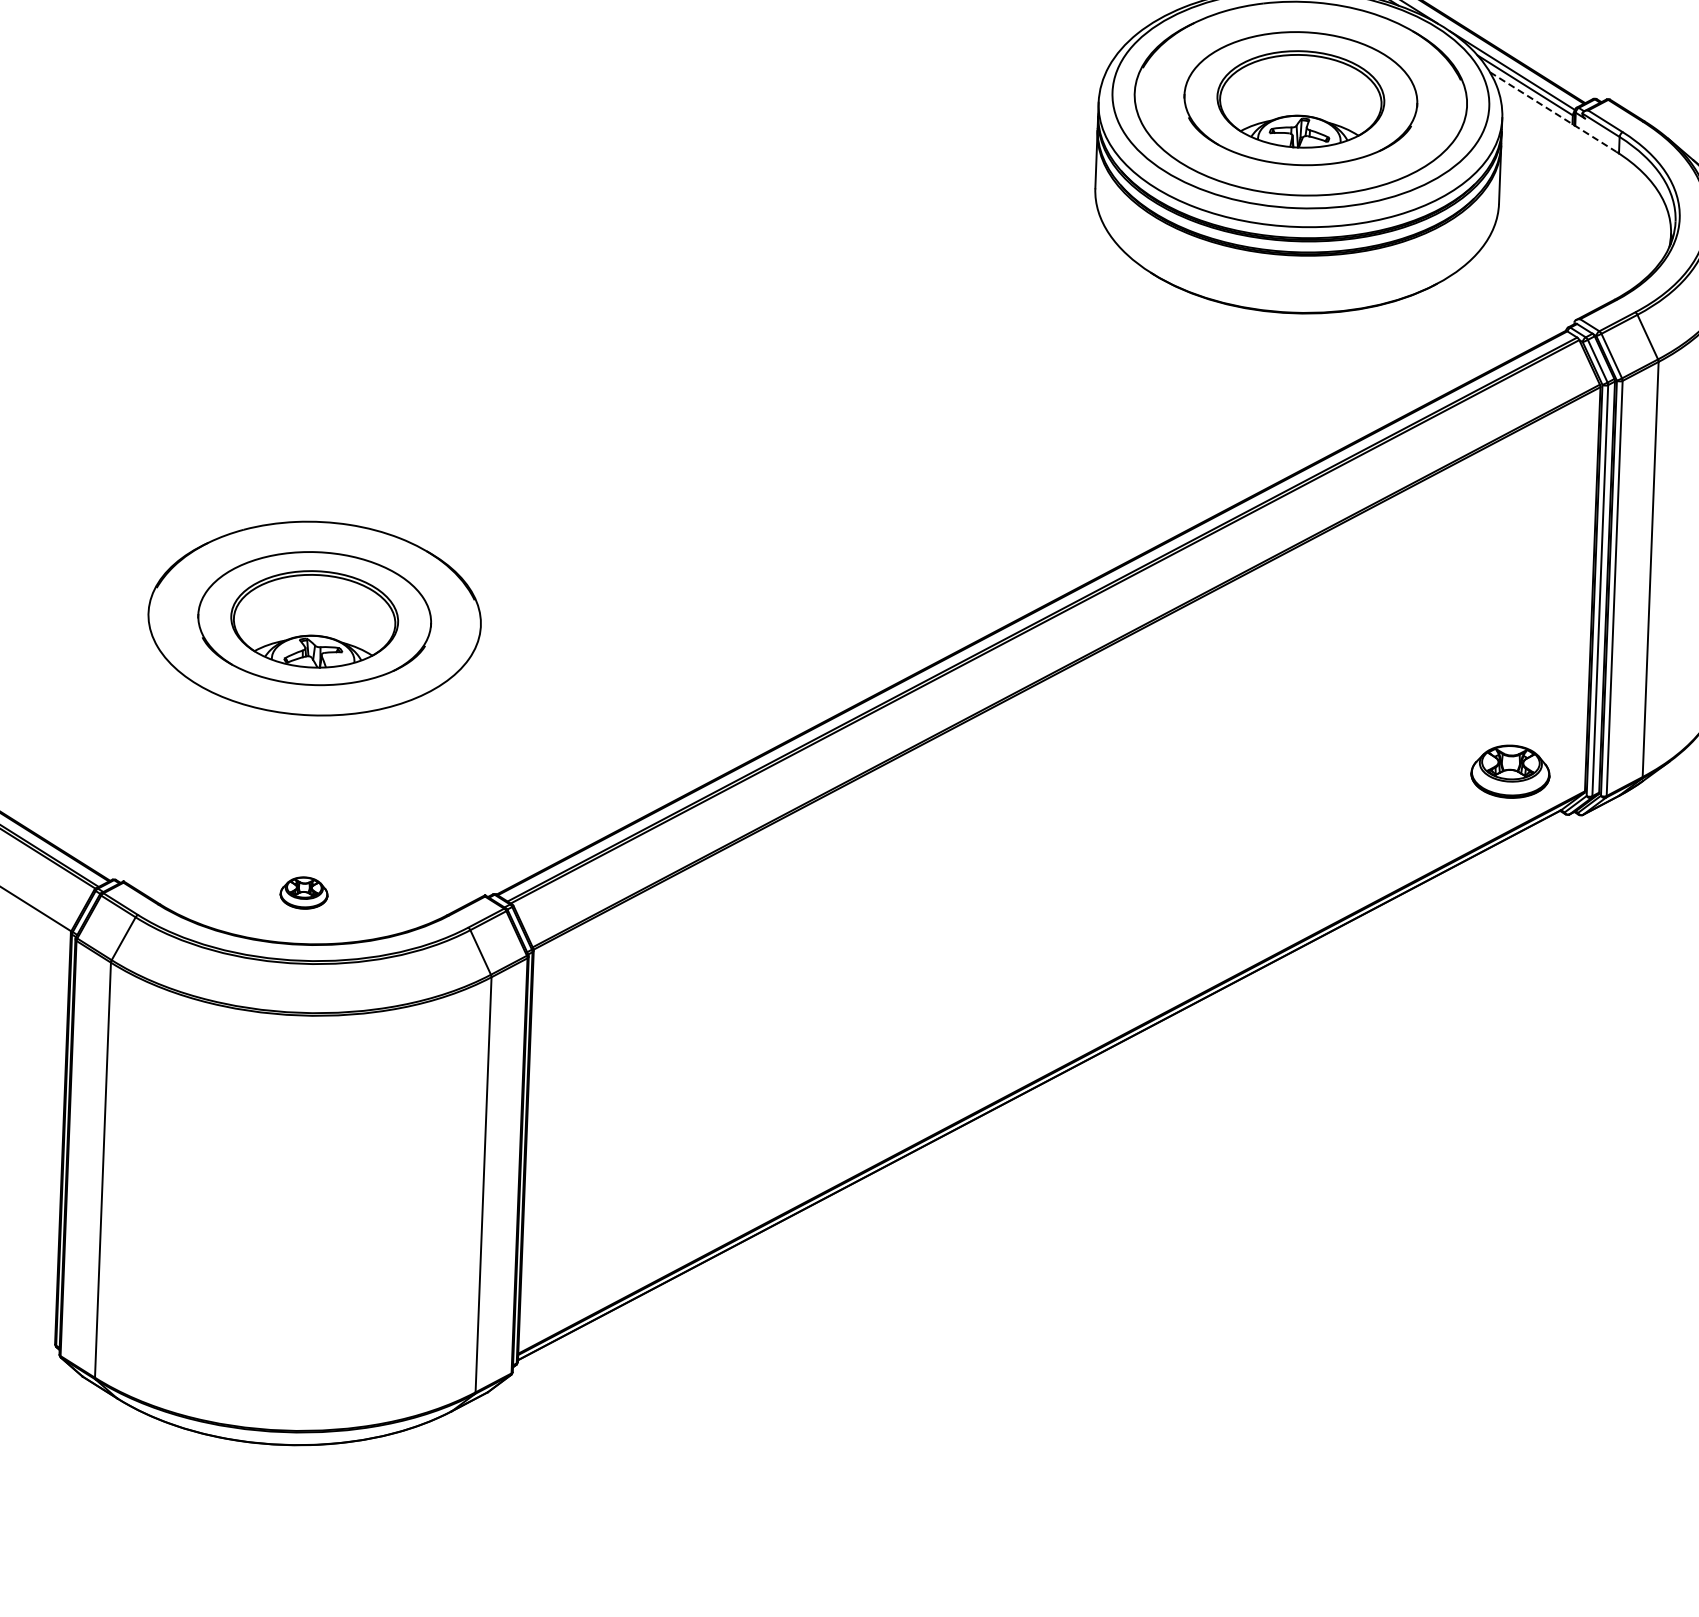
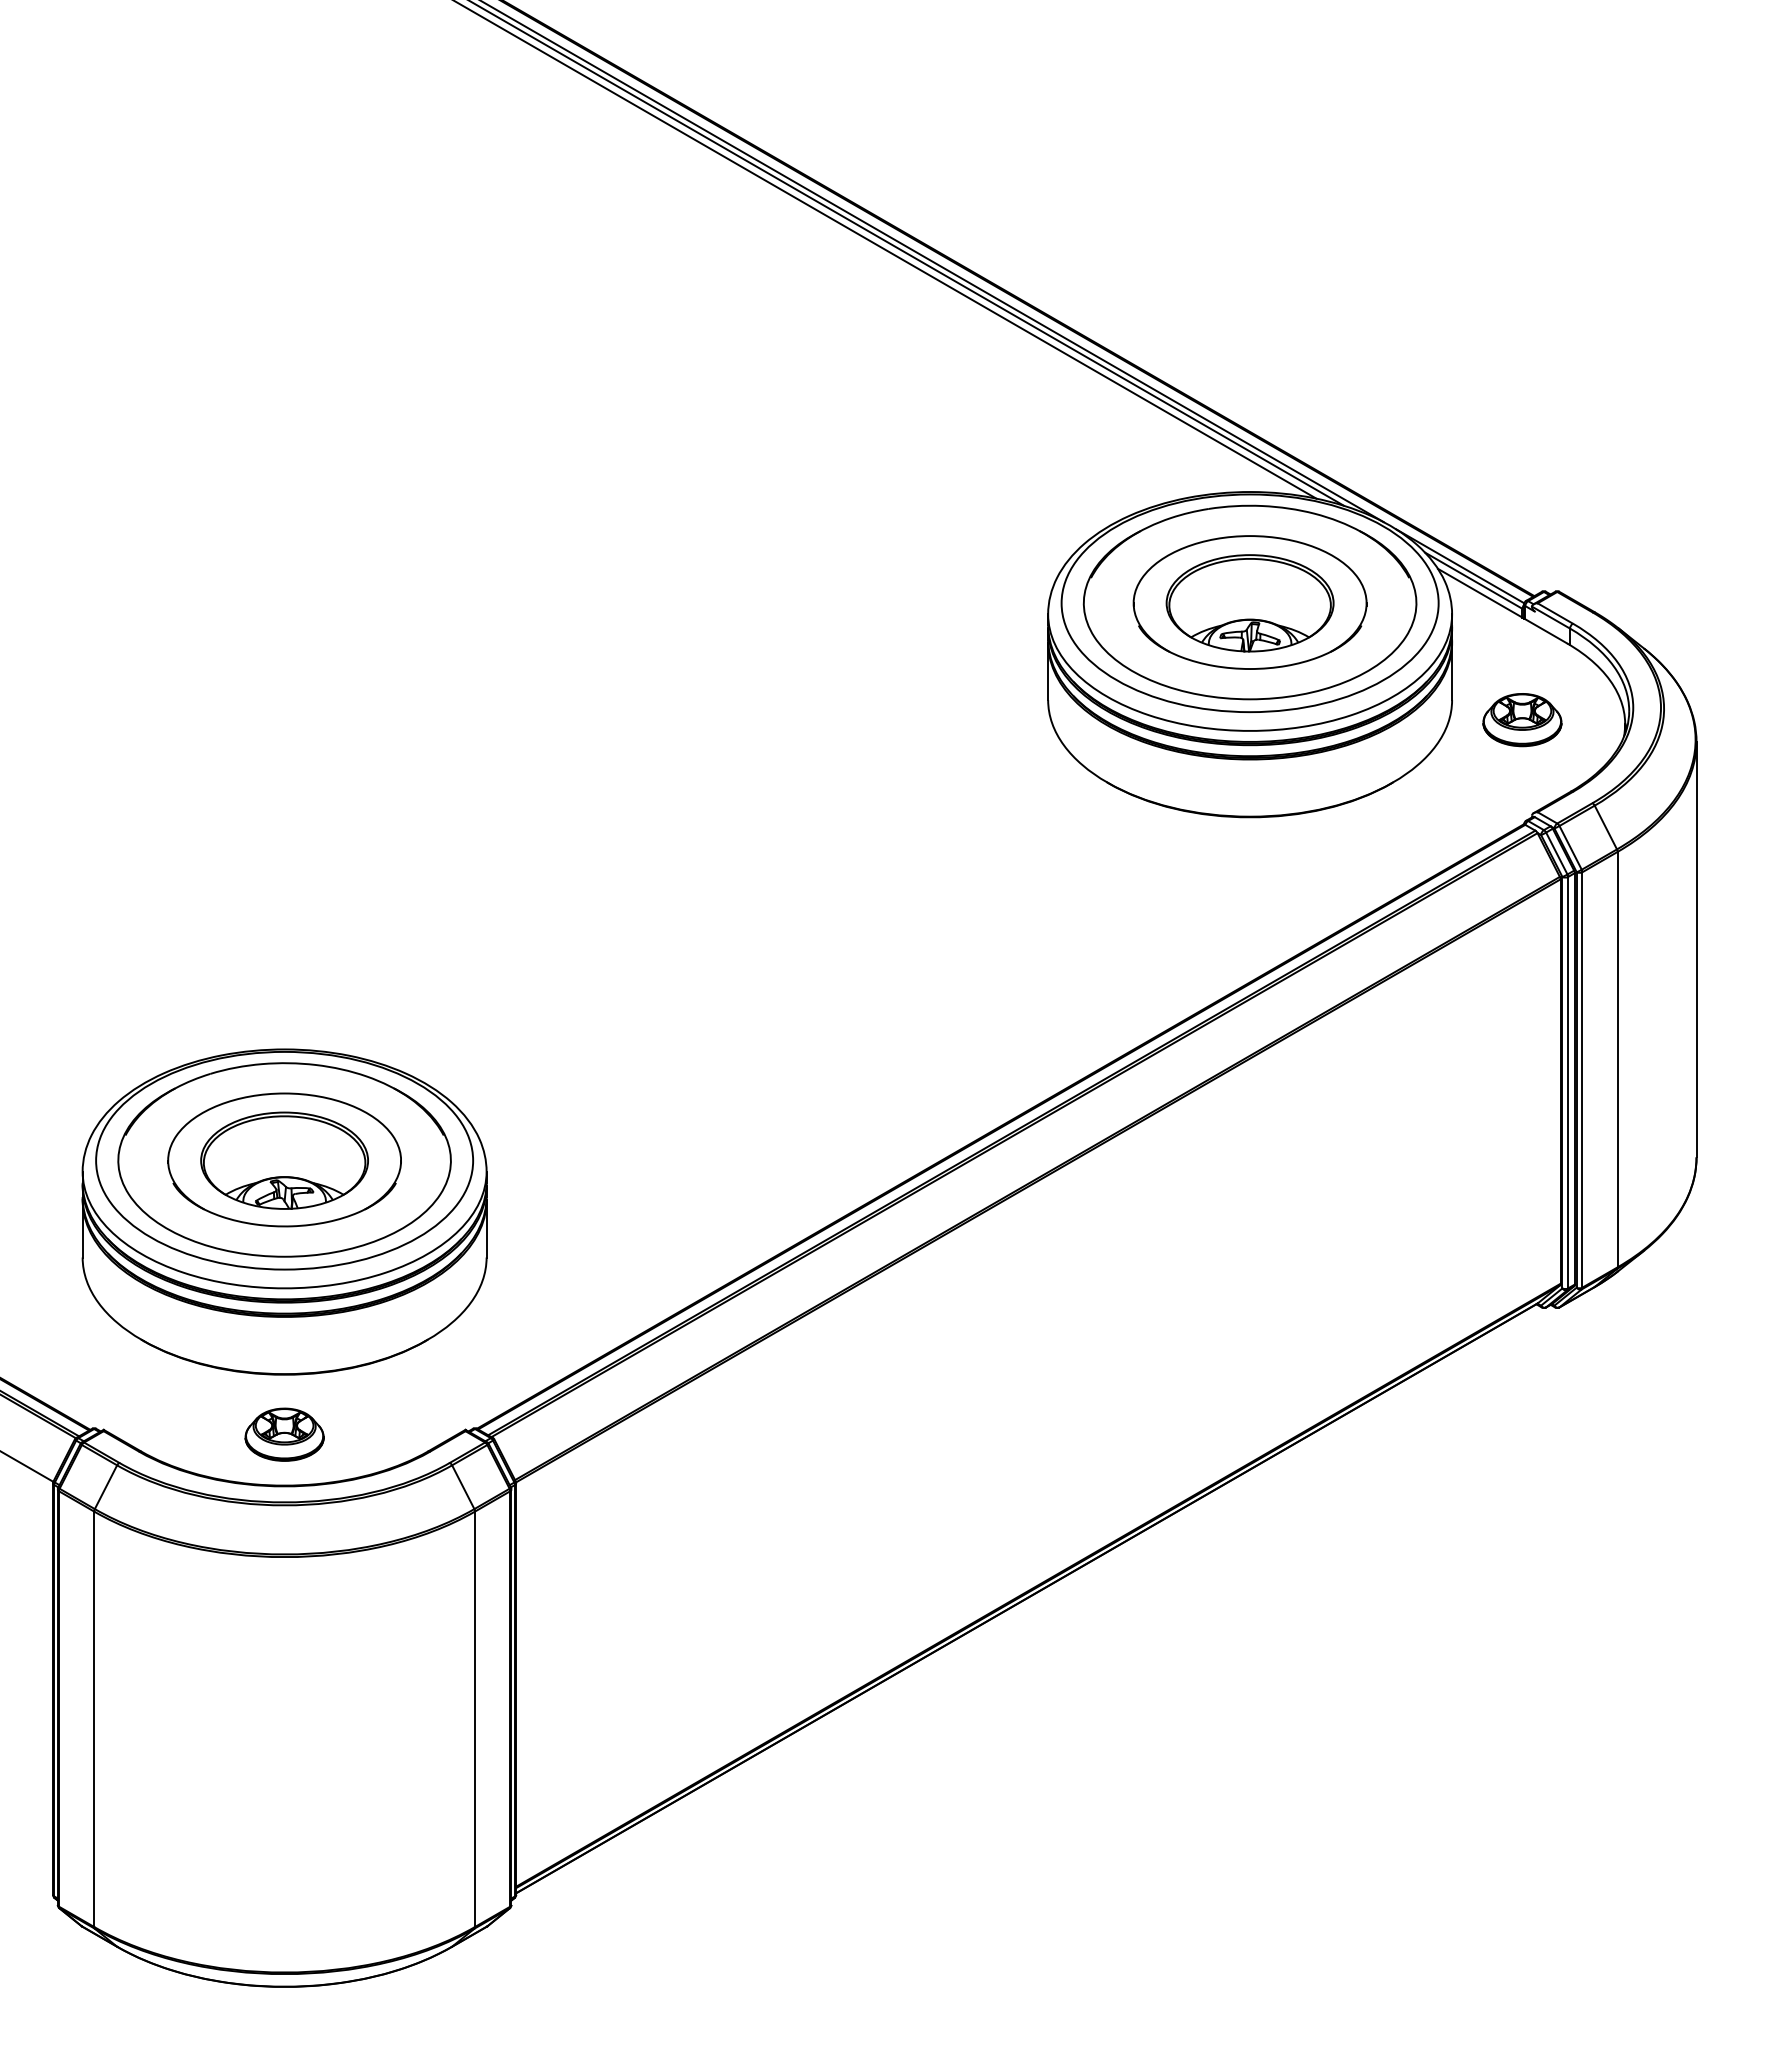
line: (1552, 112) -> (1502, 606), dashed -> solid
part: (312, 670) -> (284, 1211), added
part: (1510, 772) -> (1522, 720), moved
part: (304, 892) -> (284, 1434), size x1.67

